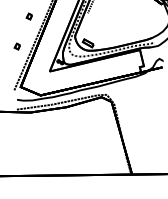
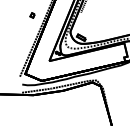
part: (16, 46) -> (21, 40), removed

